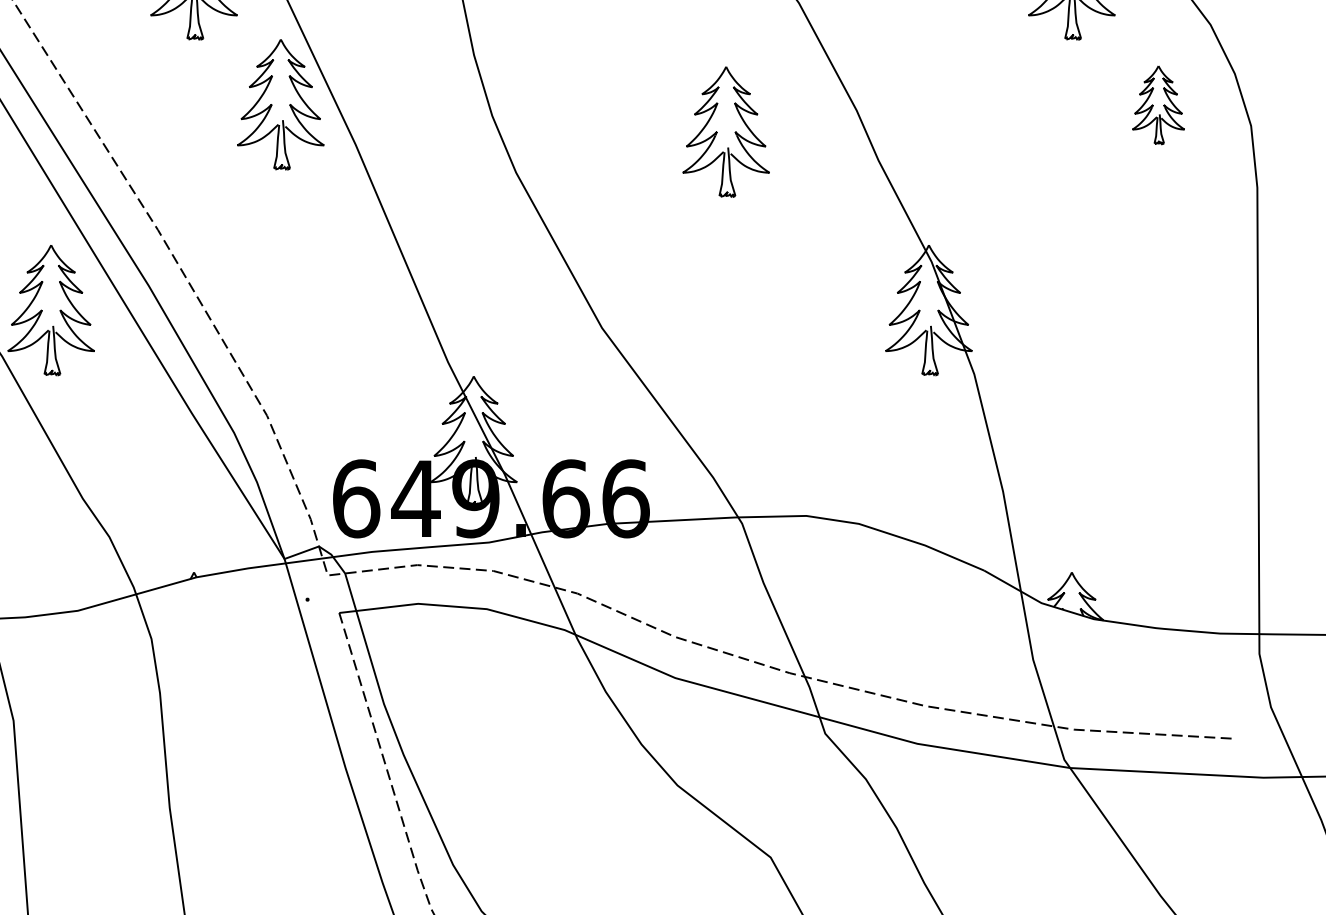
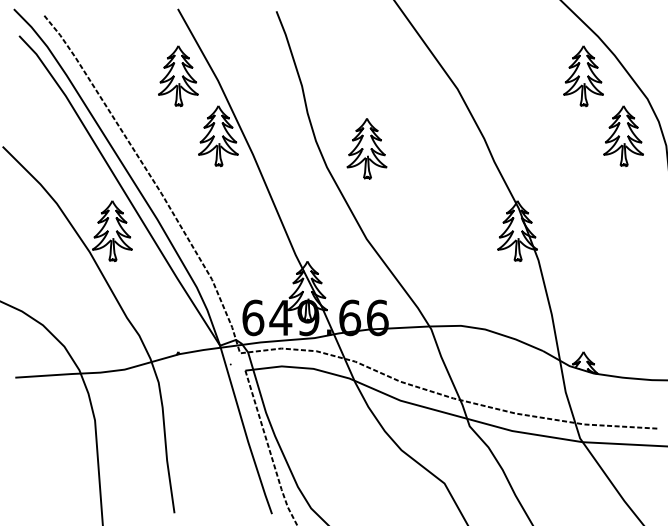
part: (1158, 105) -> (623, 136), size x1.67
part: (725, 131) -> (366, 148), moved

